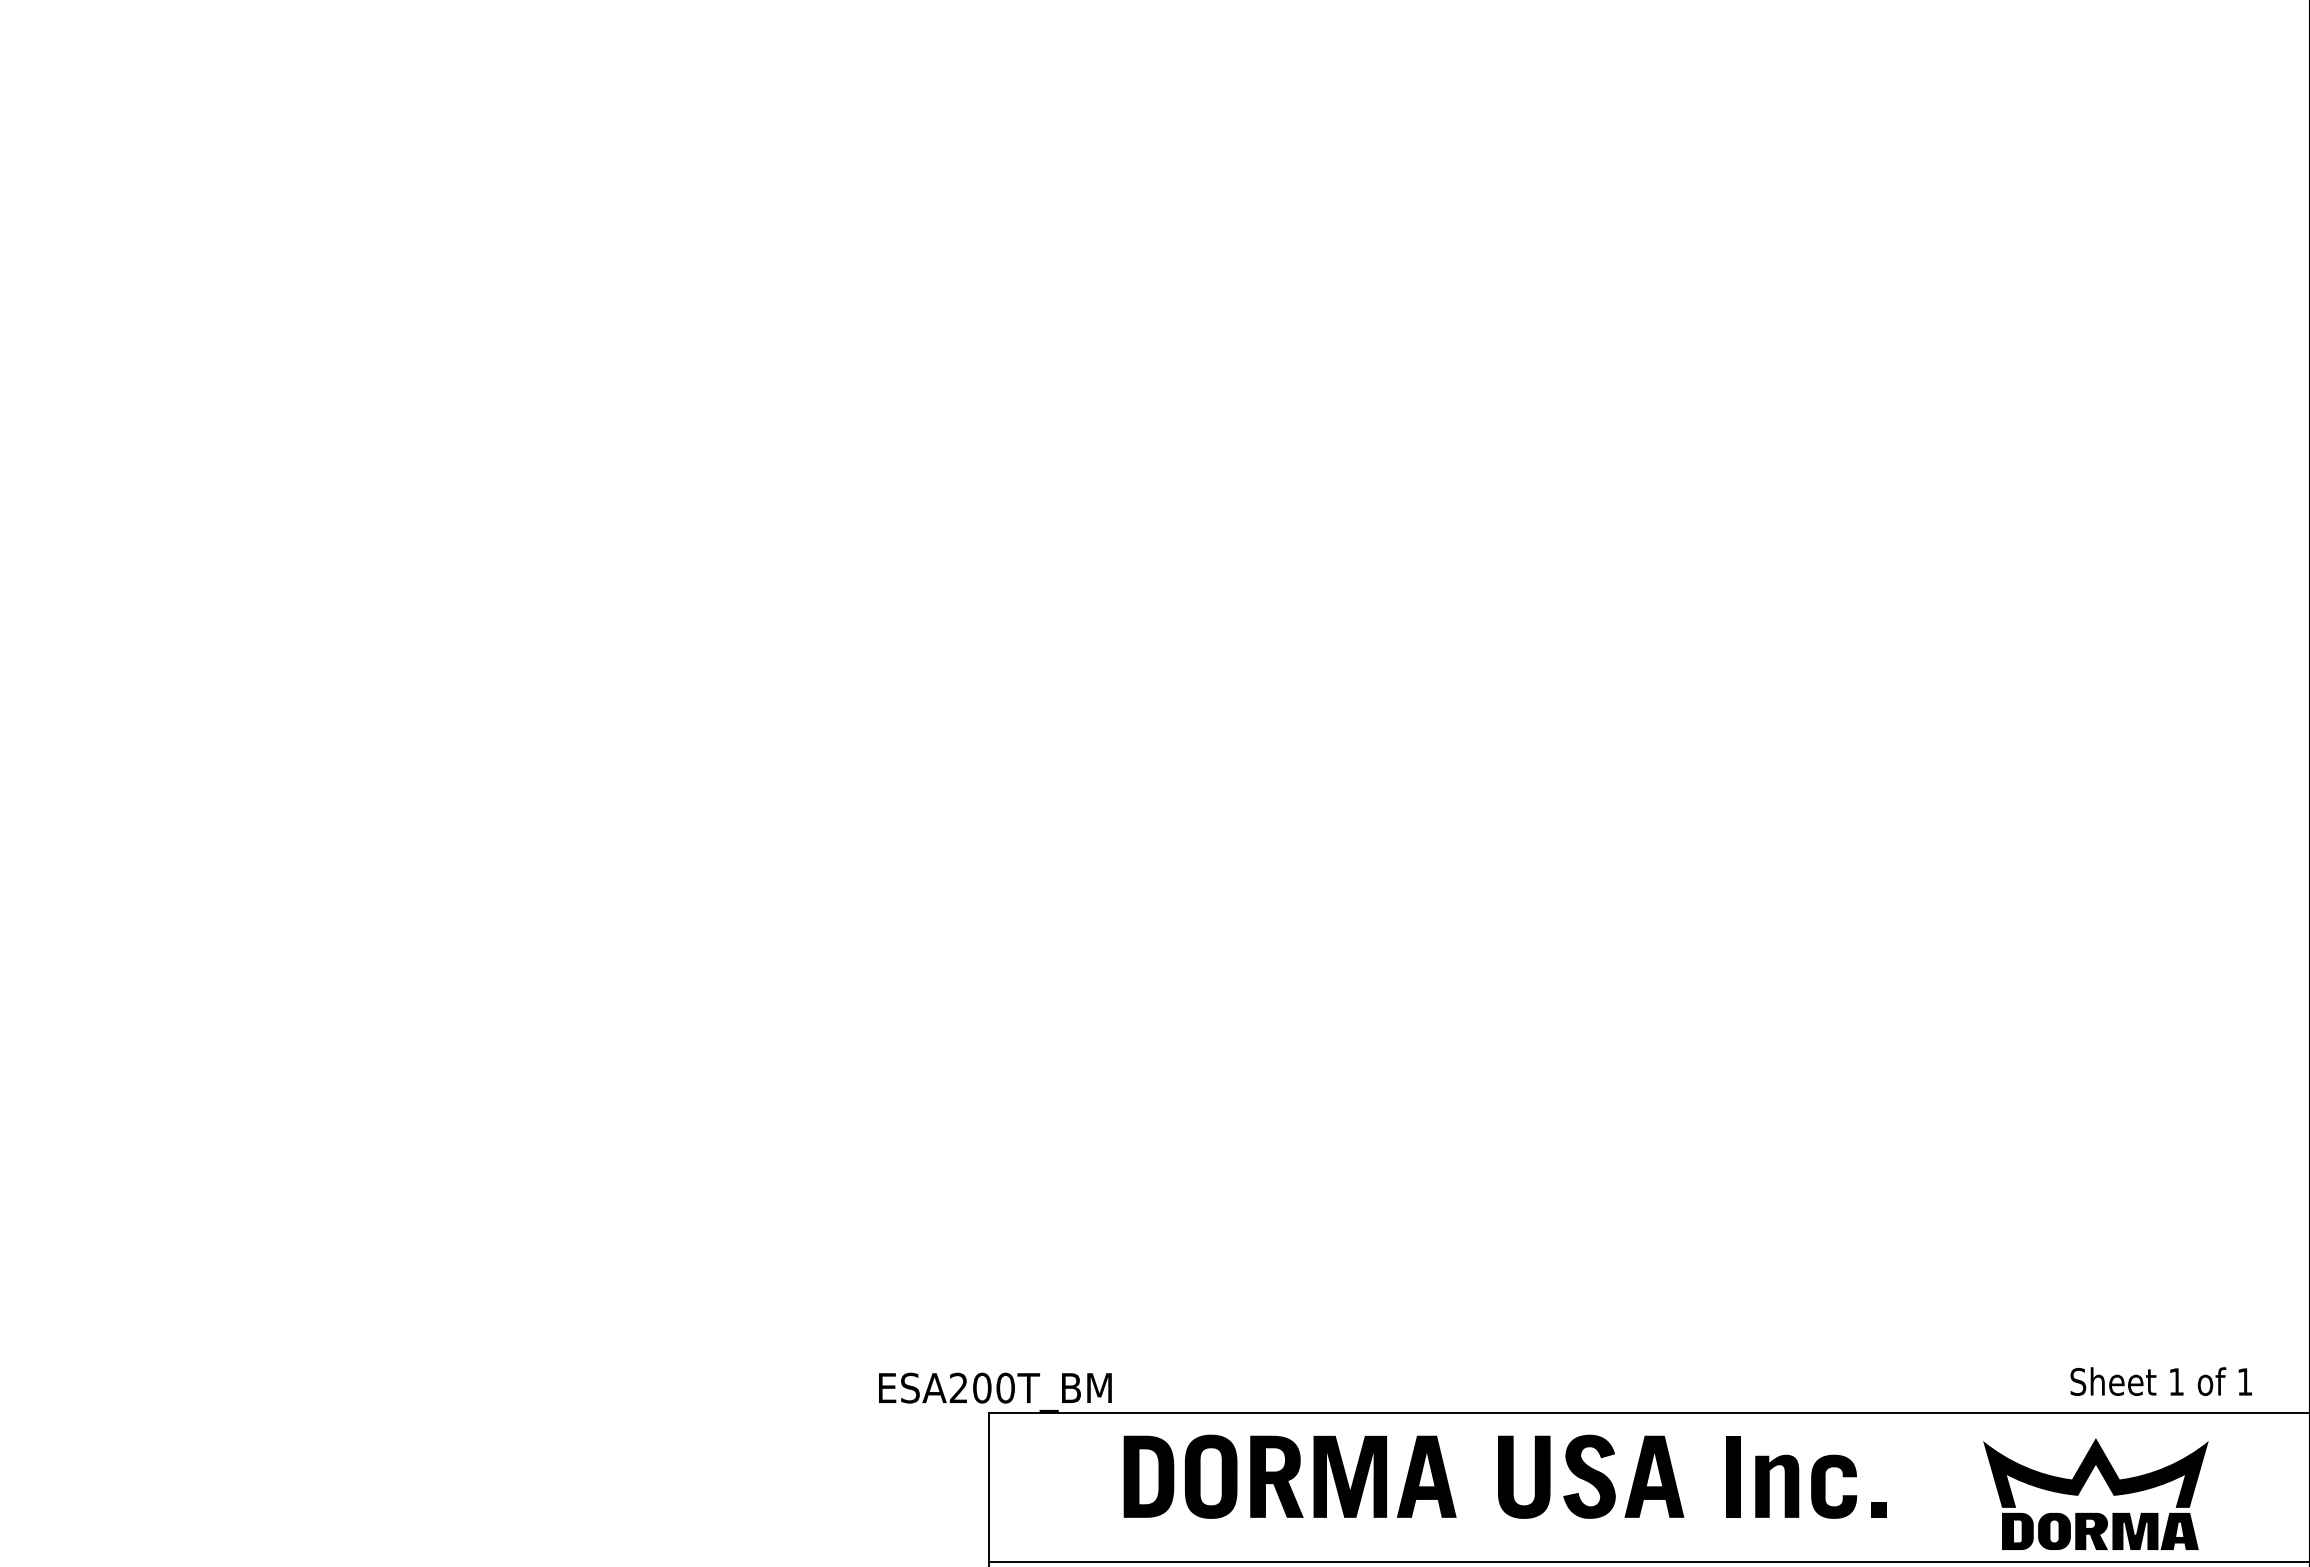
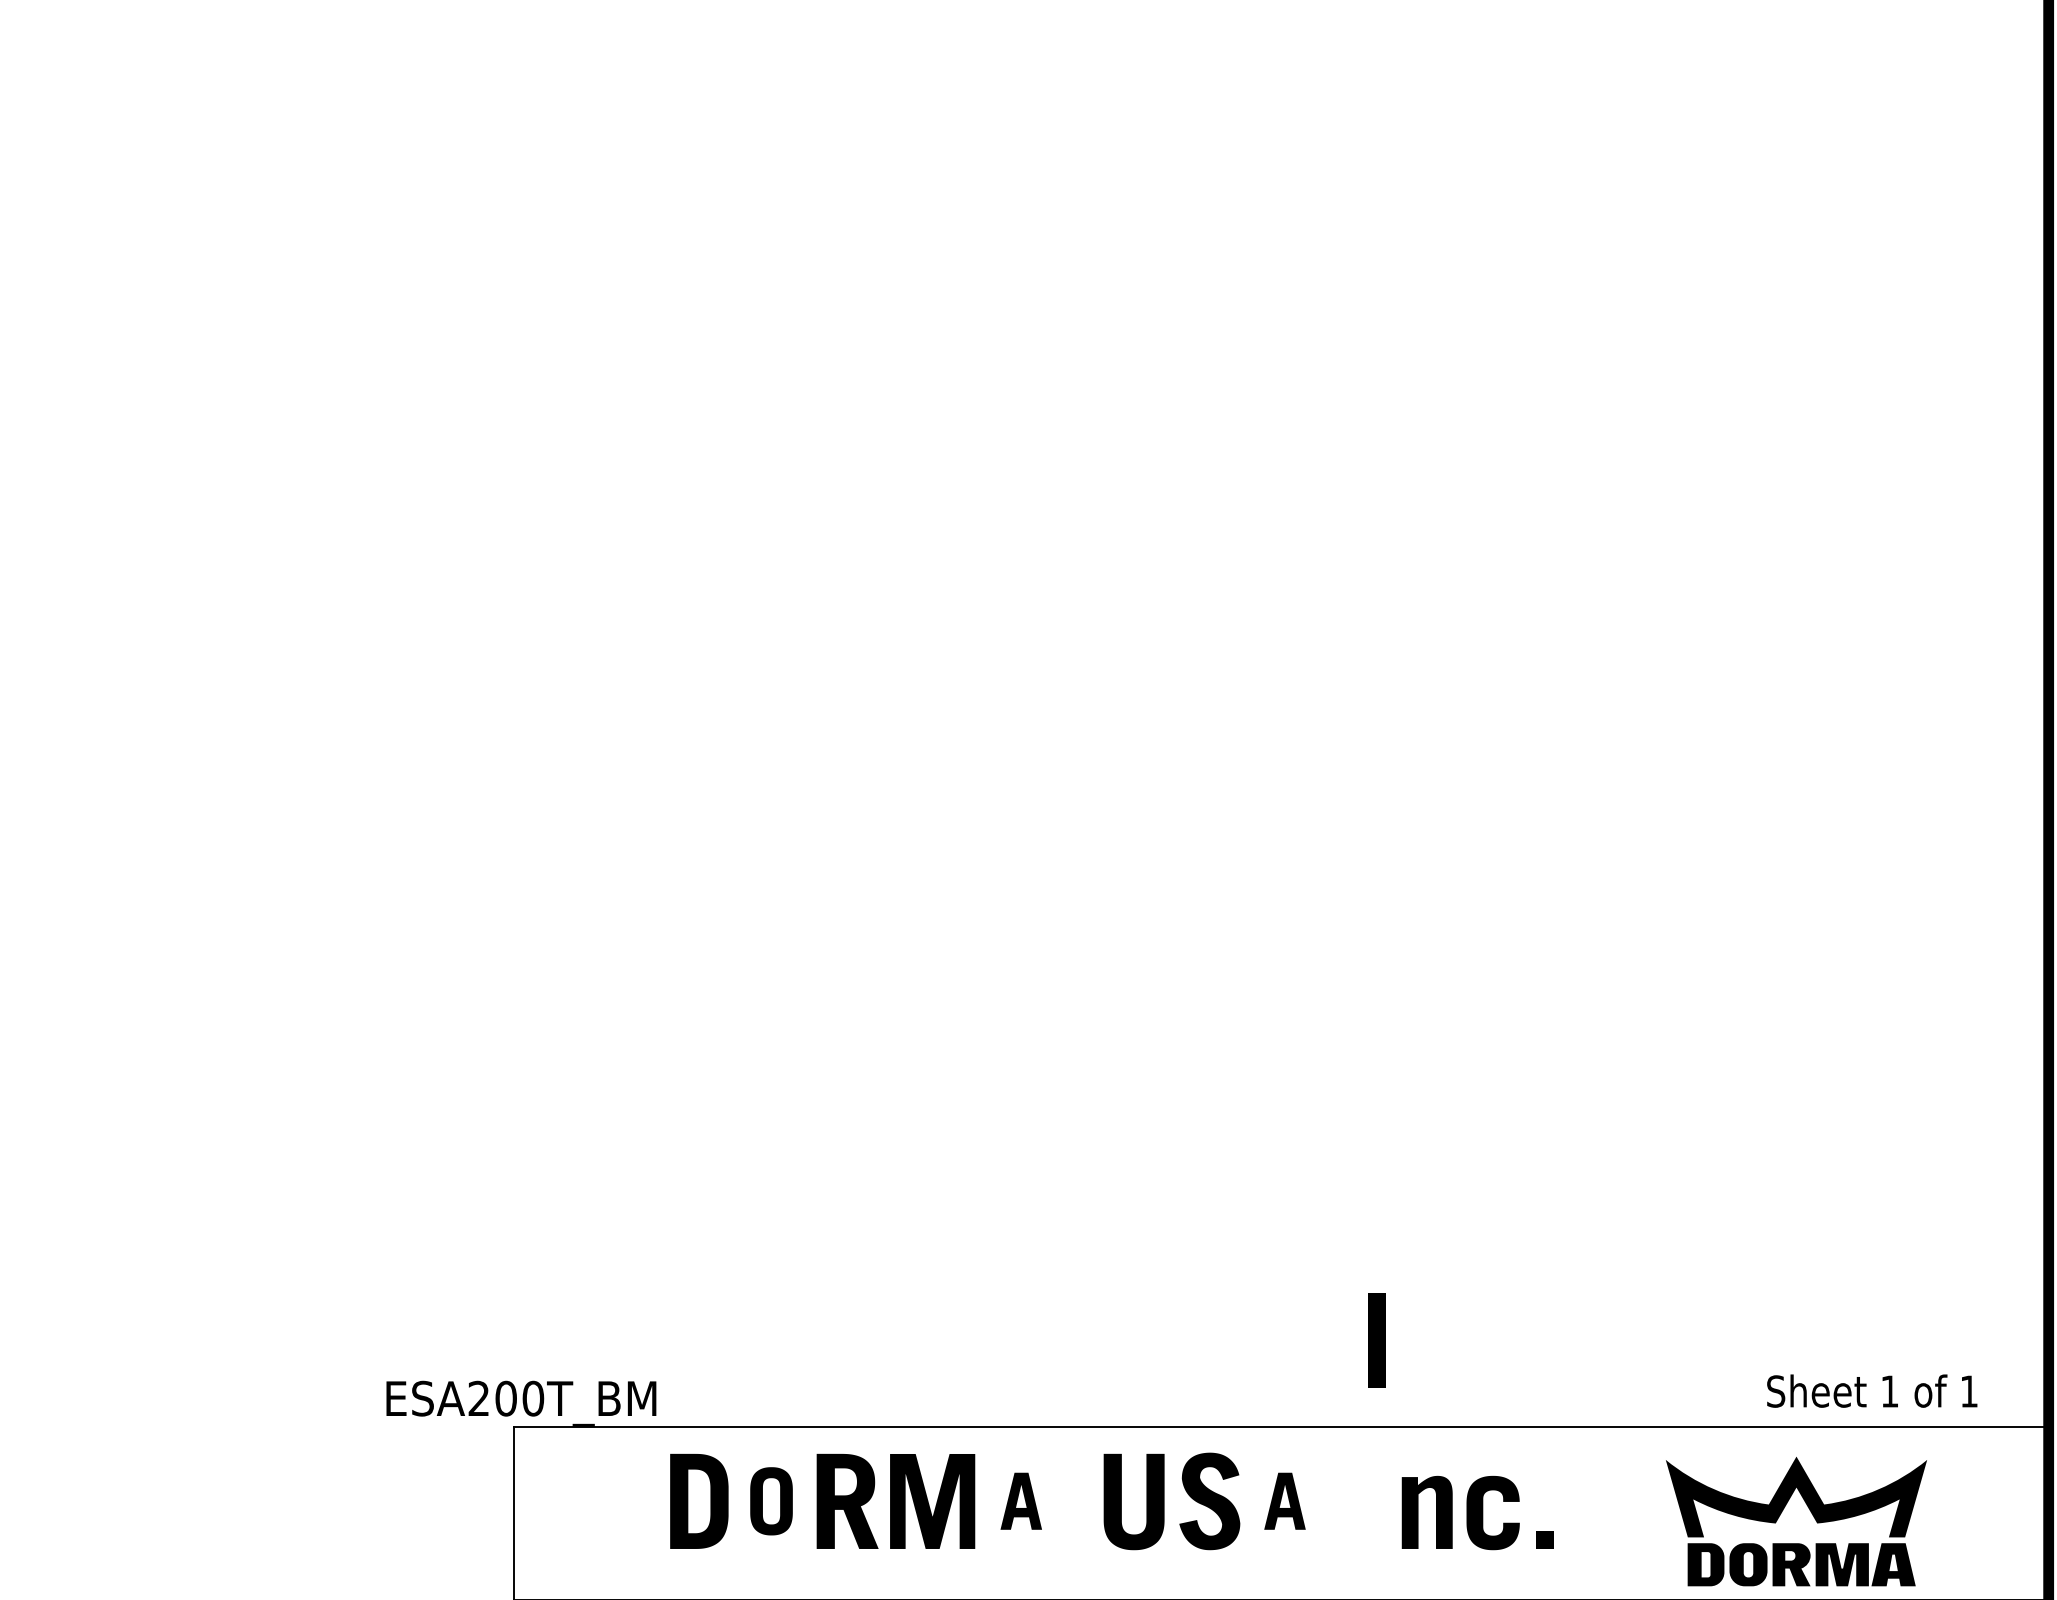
part: (1211, 1476) -> (771, 1501), size x0.7
part: (1426, 1476) -> (1020, 1501), size x0.6
part: (1654, 1476) -> (1285, 1501), size x0.6
part: (1733, 1476) -> (1376, 1340), moved

